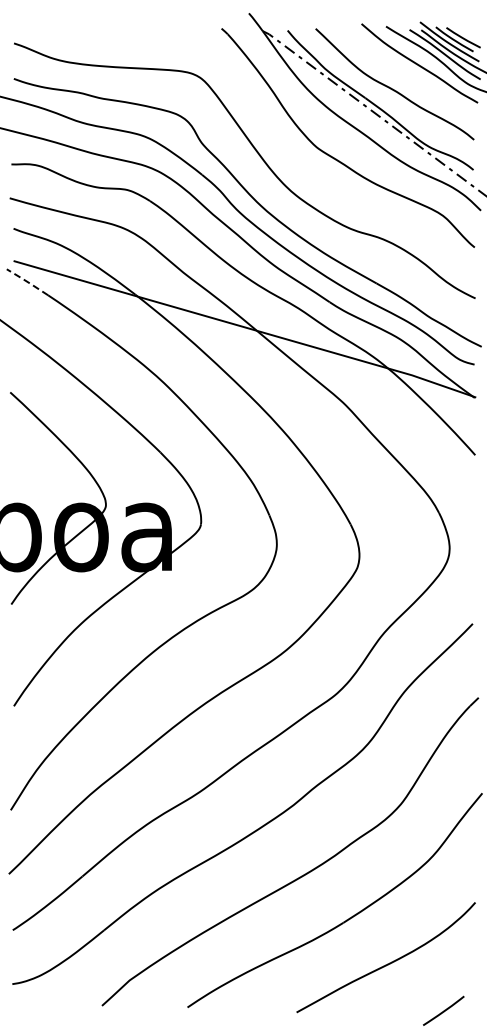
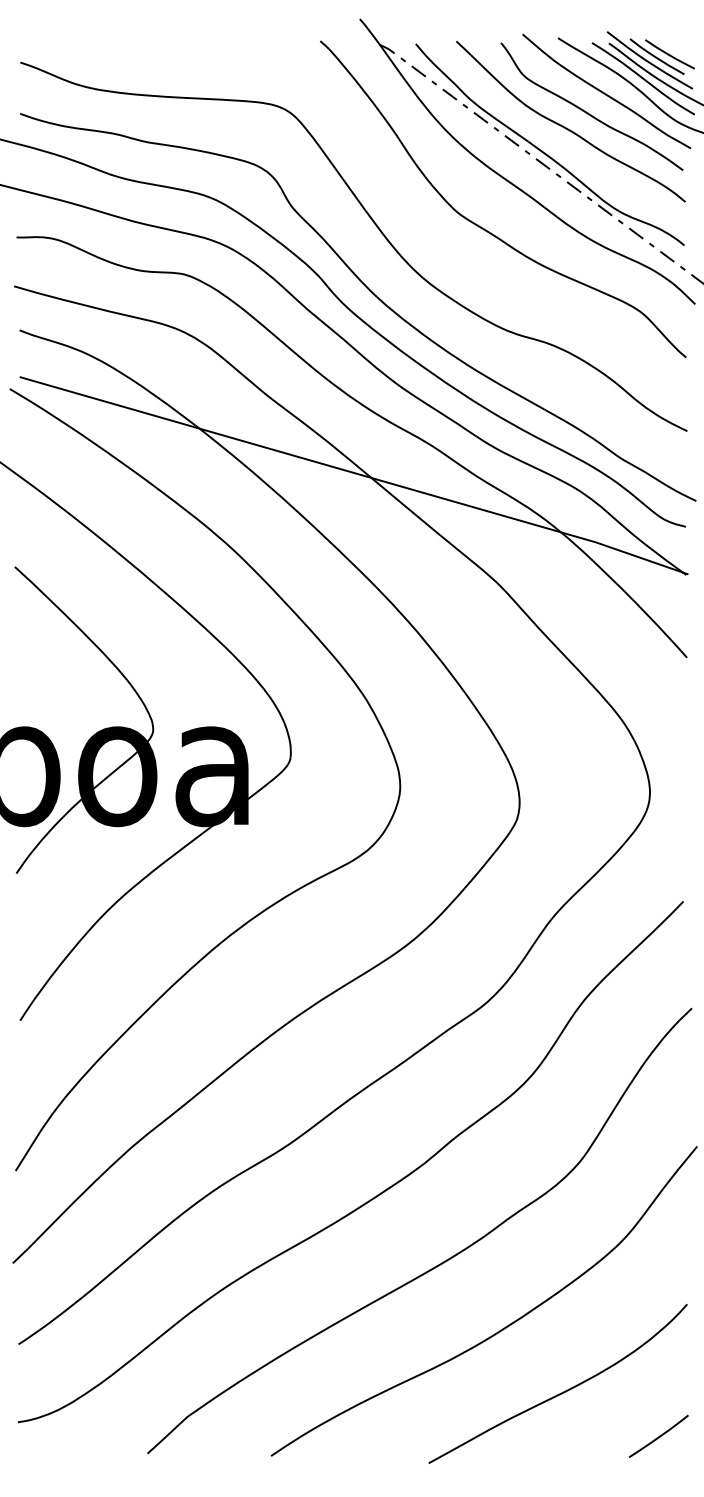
curve: (405, 76) -> (586, 110), added
line: (27, 281) -> (39, 406), dashed -> solid
line: (443, 1010) -> (658, 1435), moved

